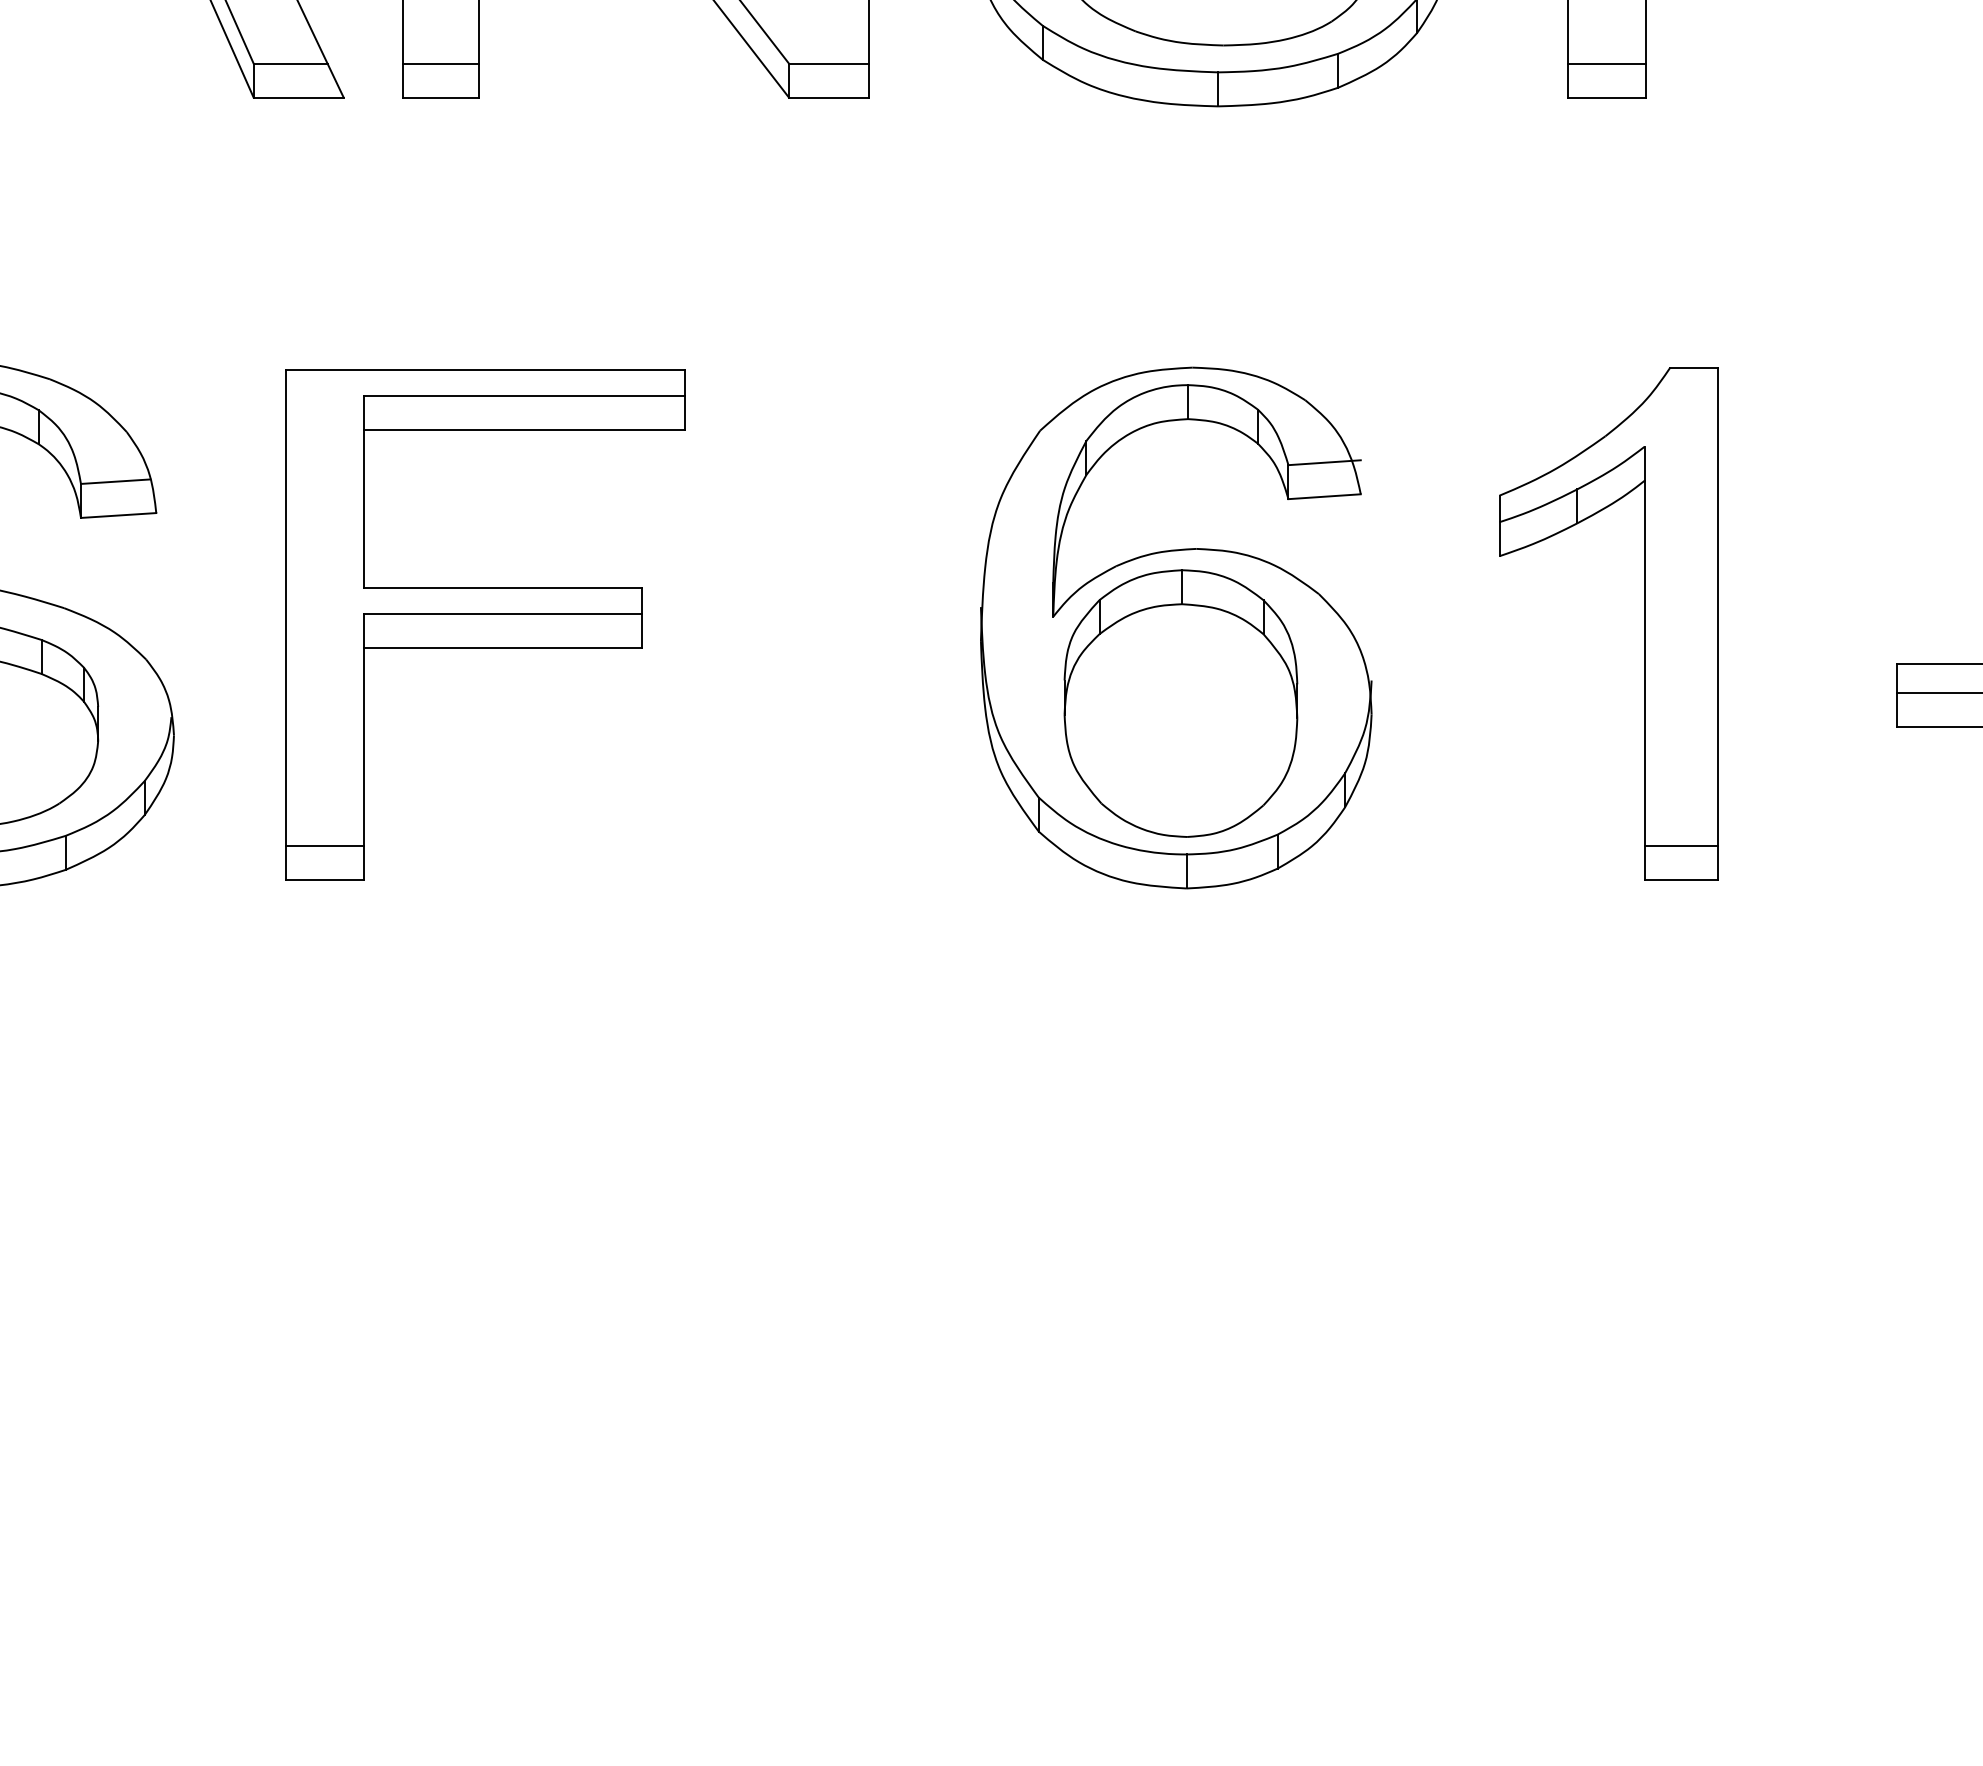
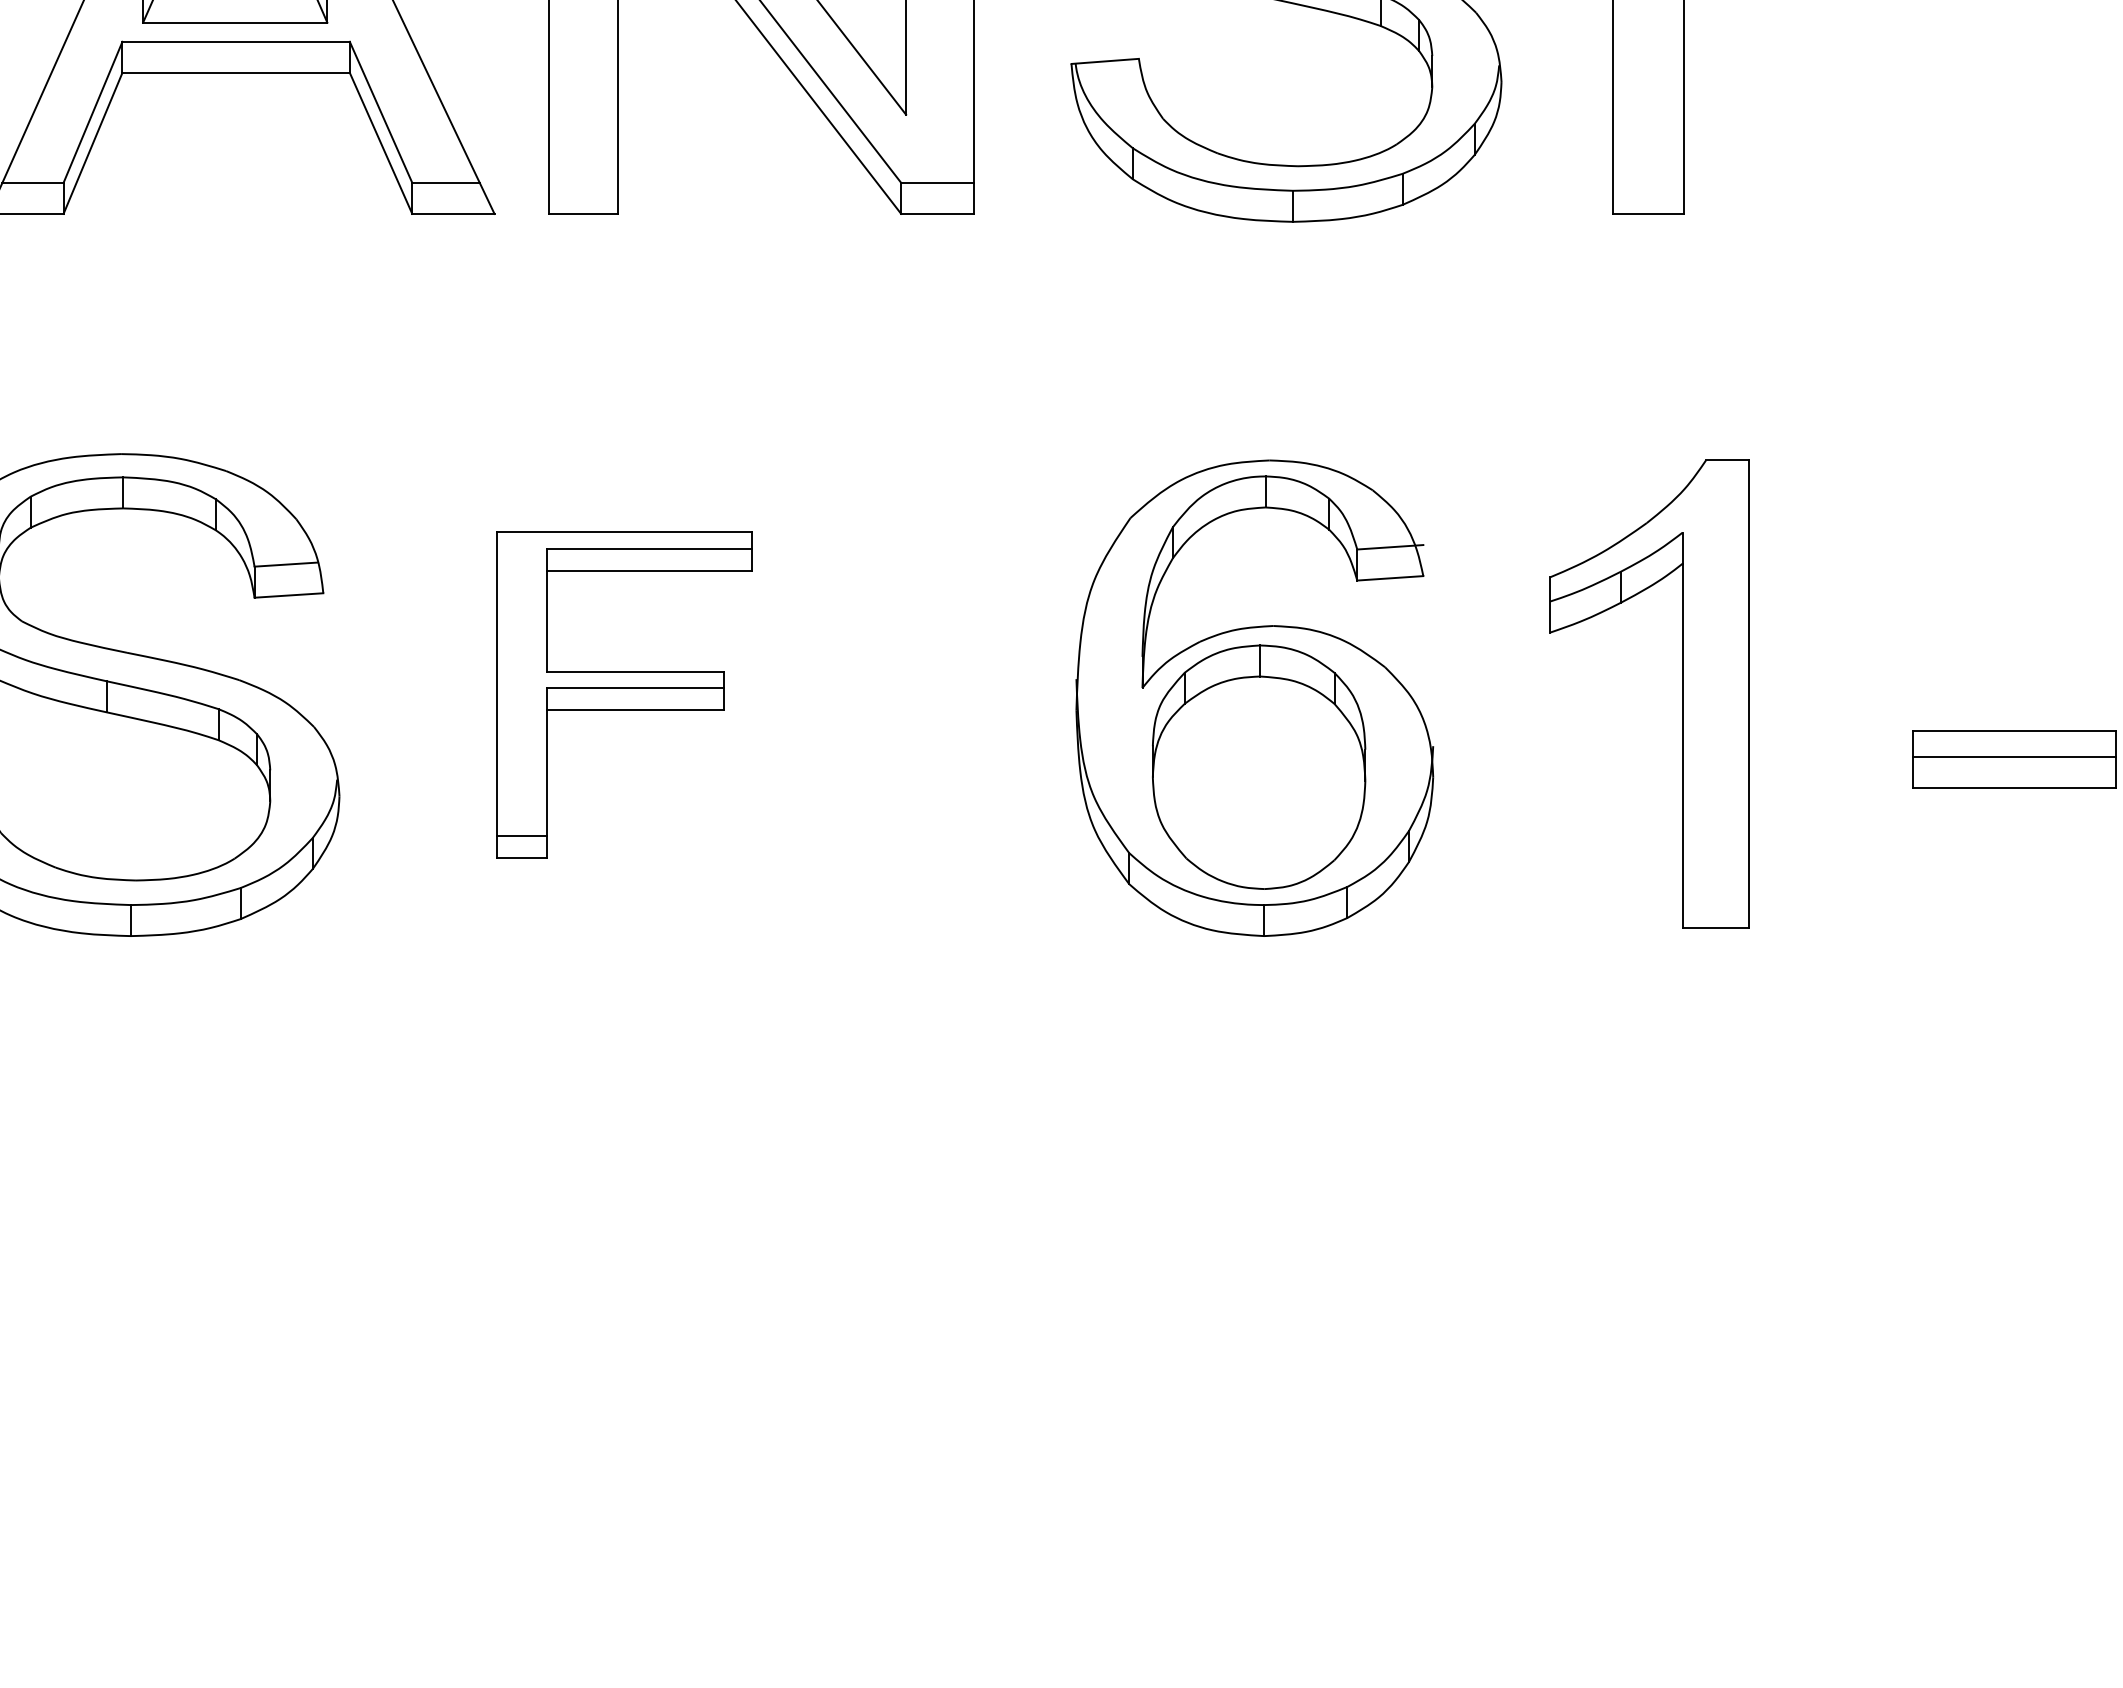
line: (440, 63) -> (582, 182), removed
line: (1606, 63) -> (1647, 182), removed
part: (484, 623) -> (623, 694), size x0.7
line: (1680, 846) -> (1715, 897), removed

